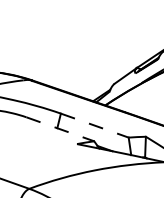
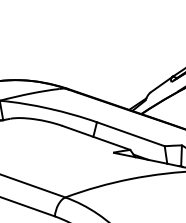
line: (94, 125) -> (130, 134), dashed -> solid
line: (60, 128) -> (96, 137), dashed -> solid

